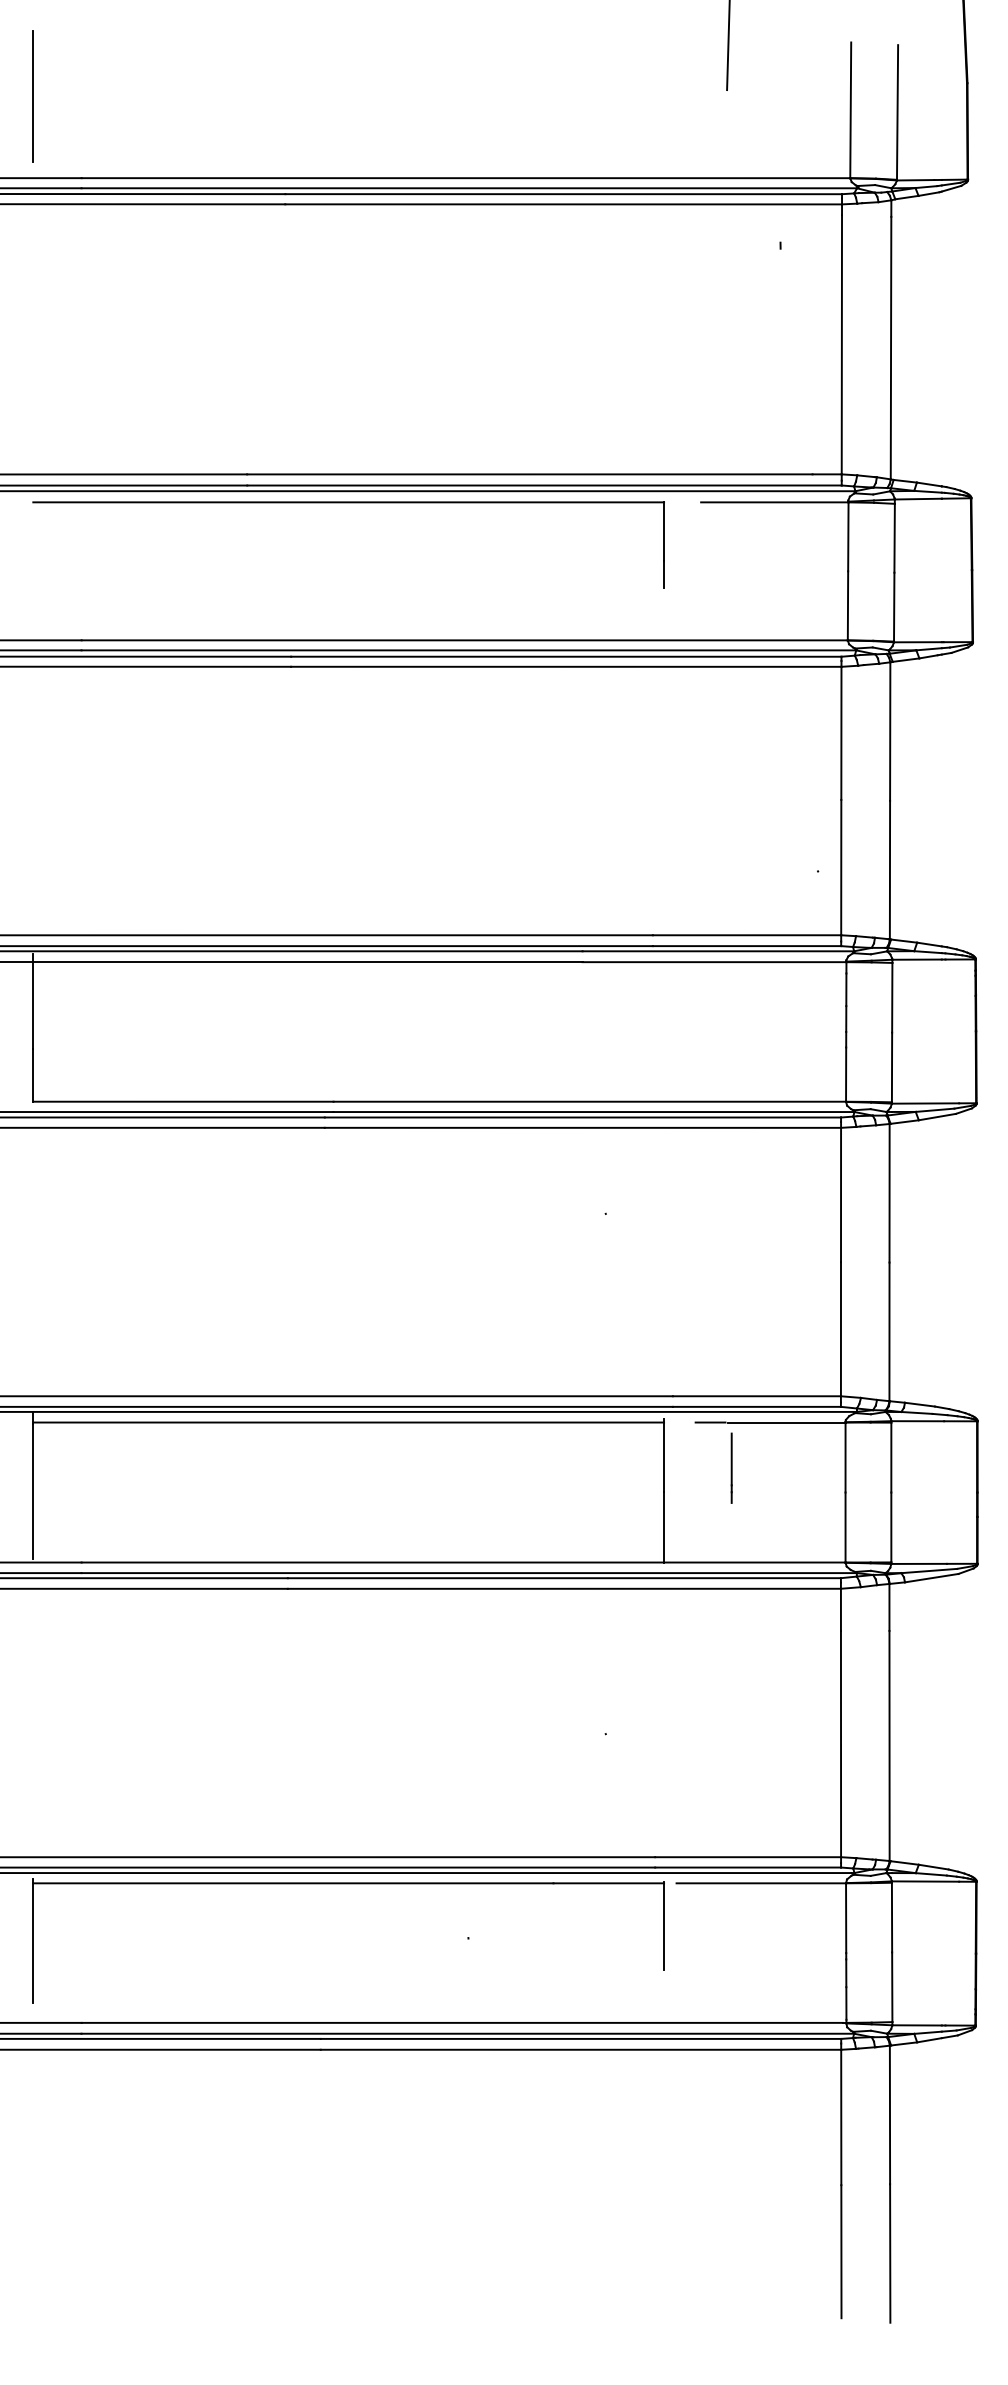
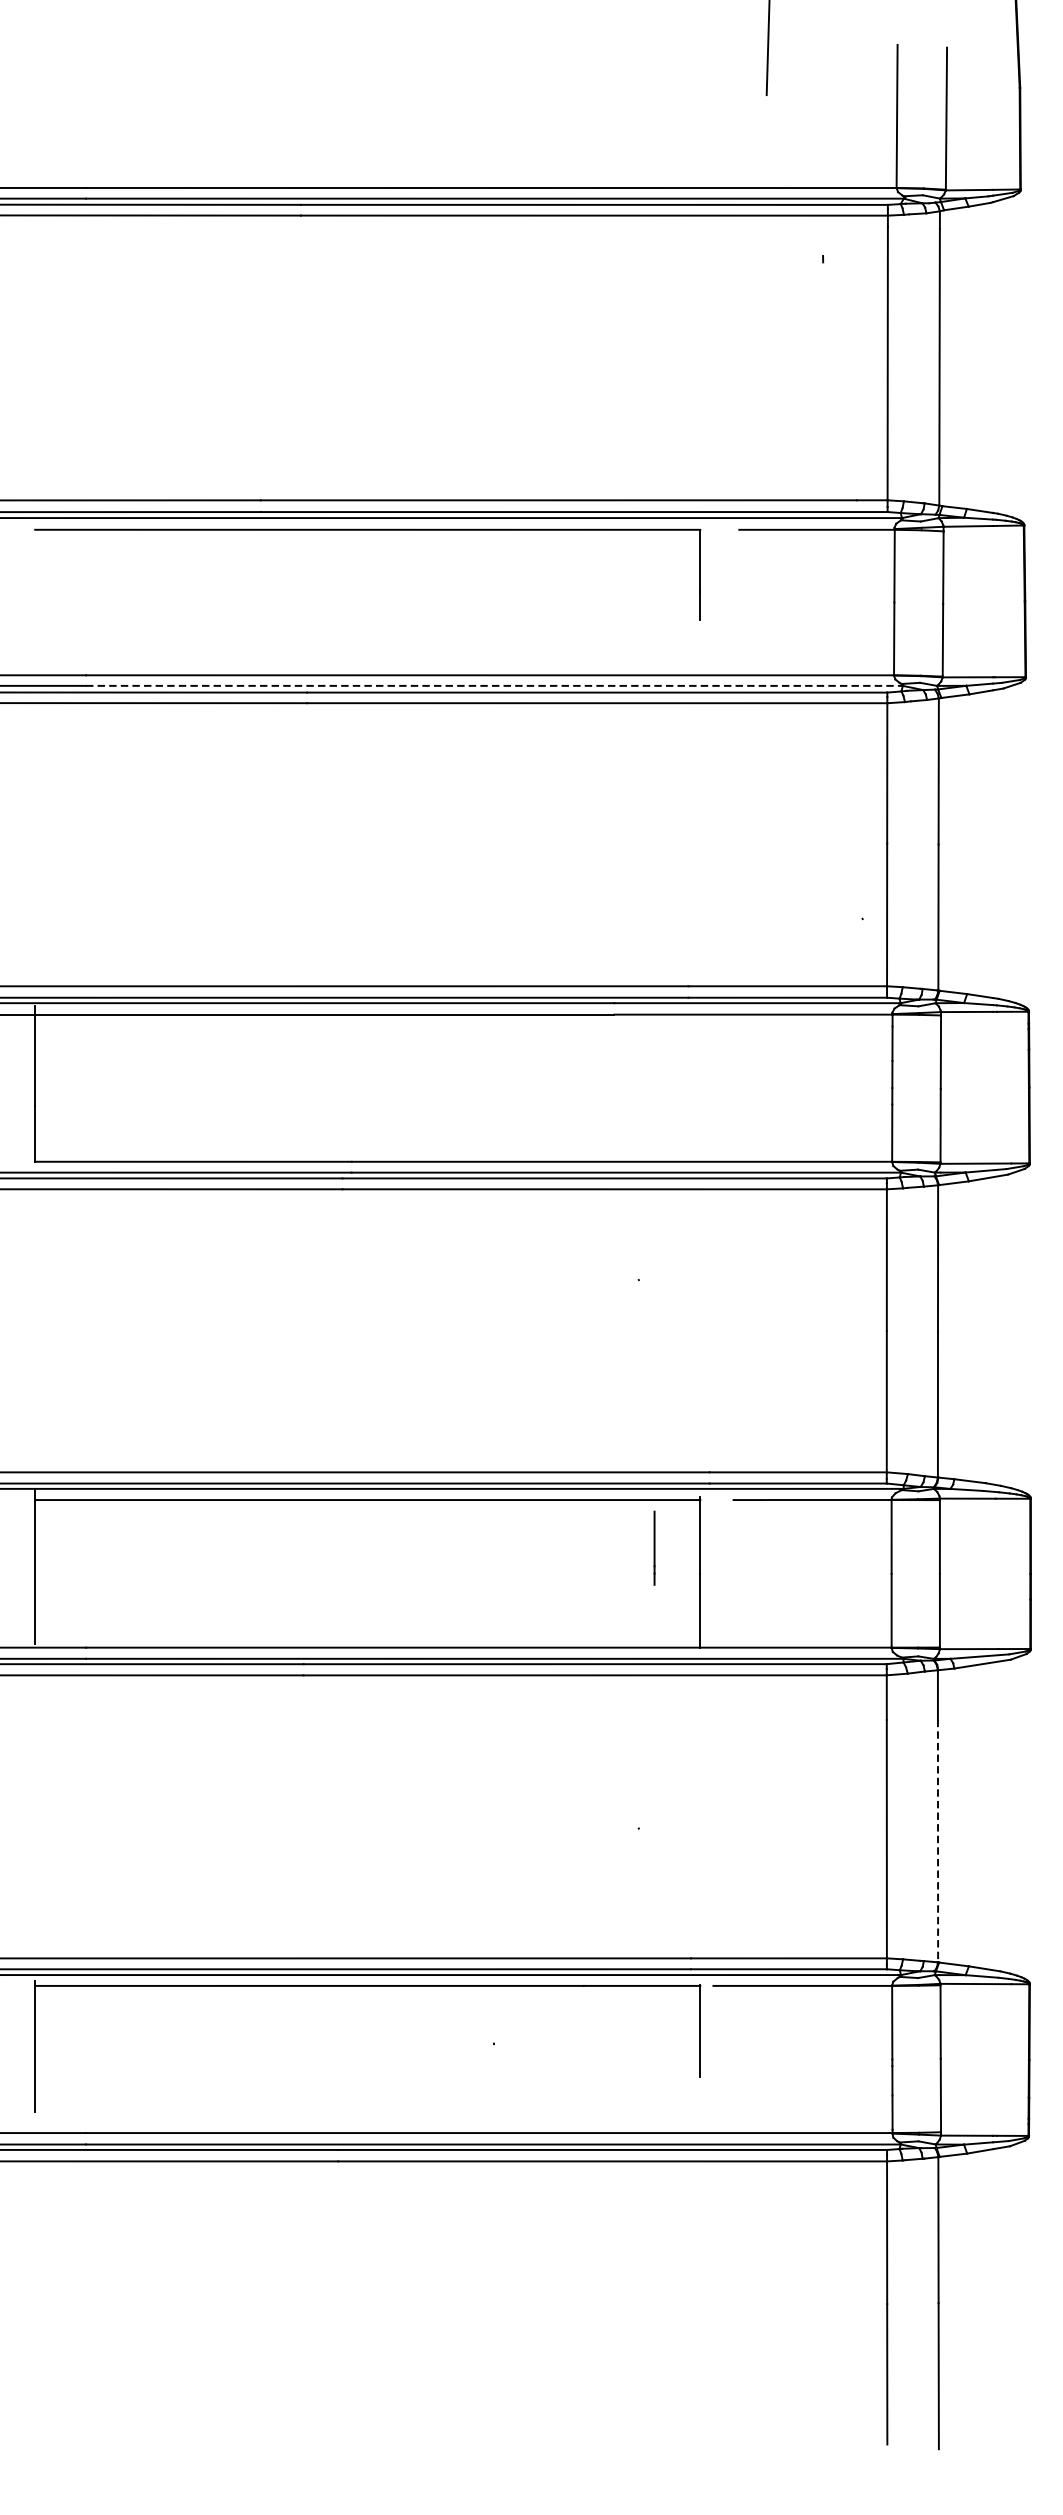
line: (32, 96) -> (34, 101), removed
line: (469, 650) -> (495, 686), solid -> dashed
line: (731, 1467) -> (654, 1547), moved
line: (889, 1746) -> (937, 1841), solid -> dashed

